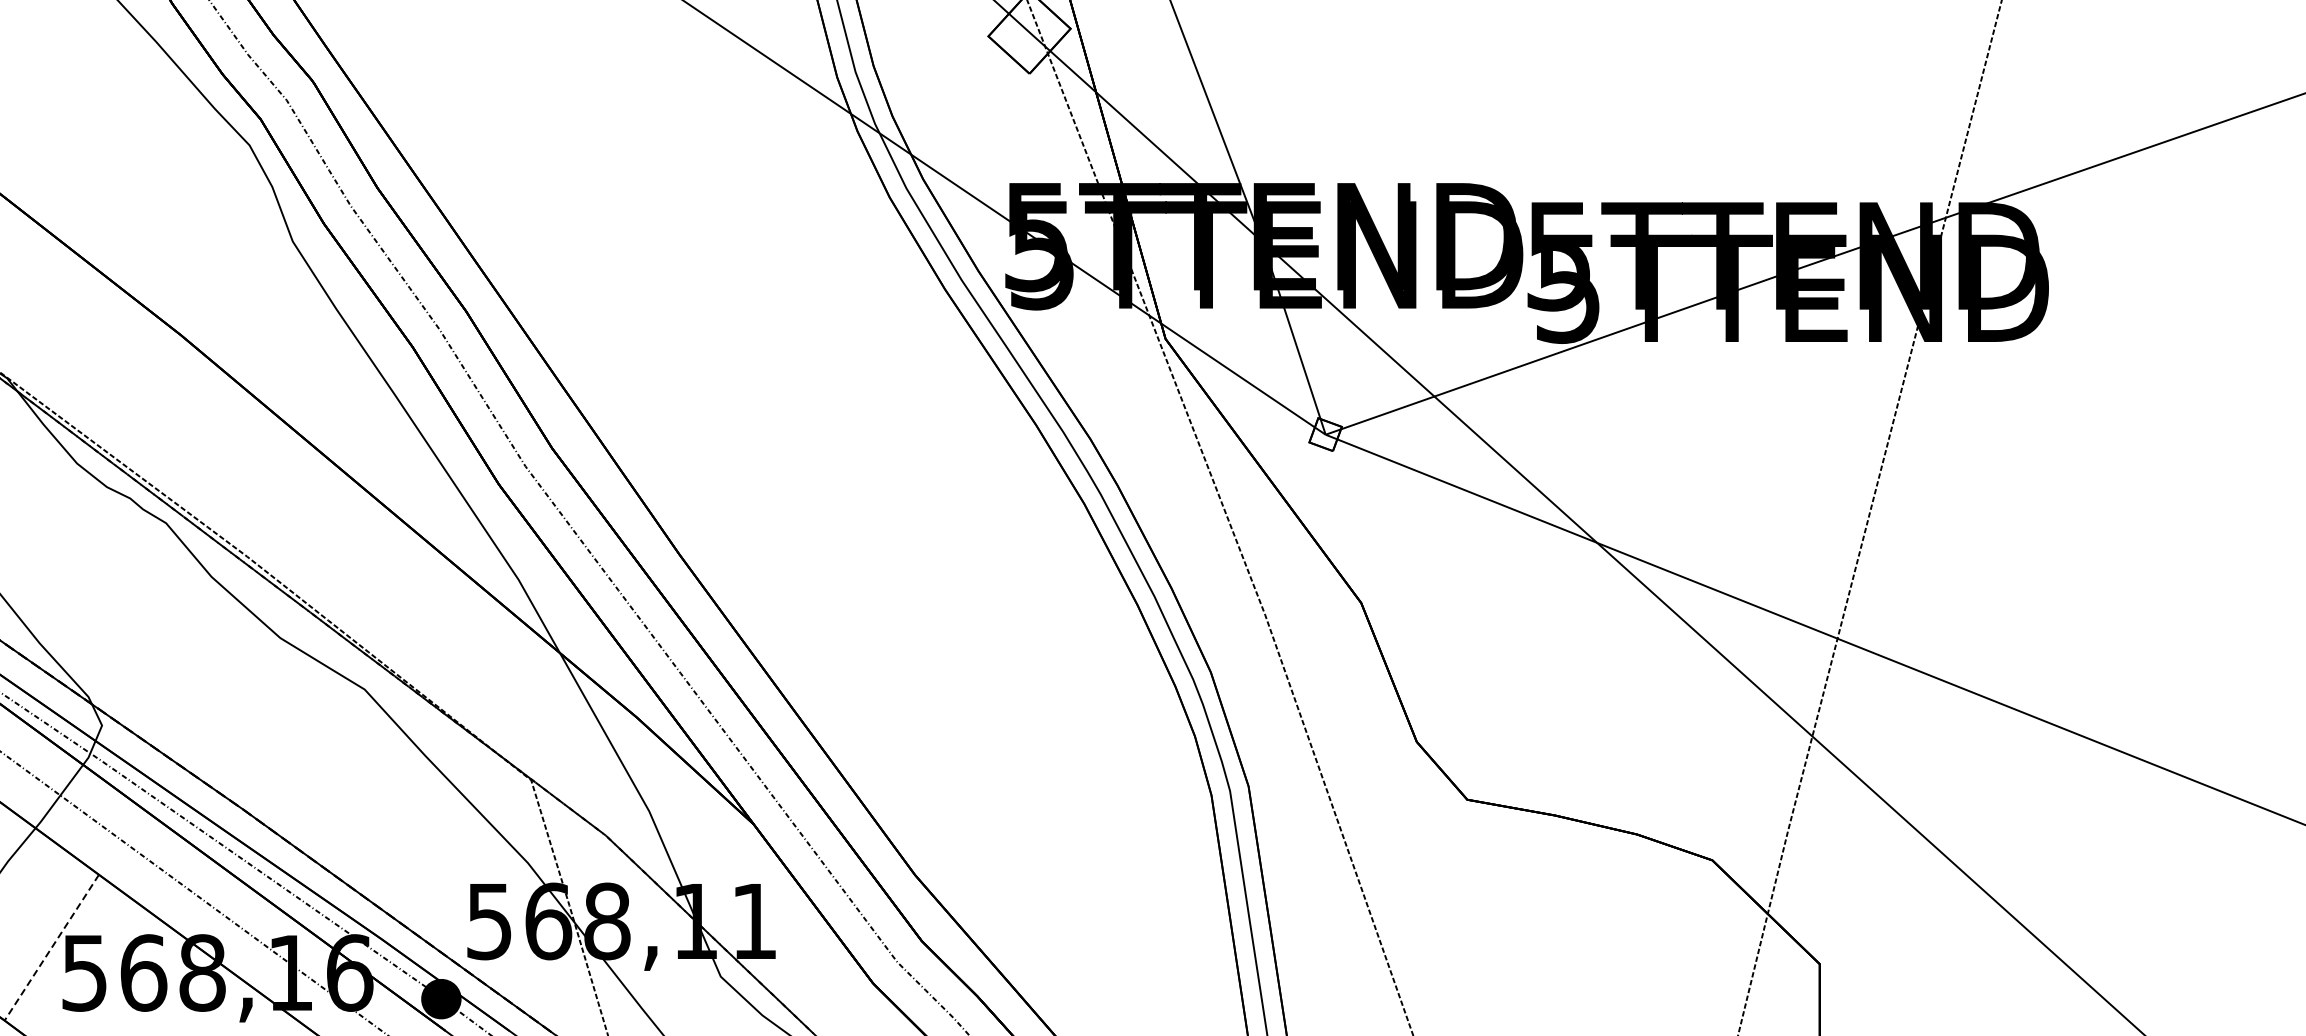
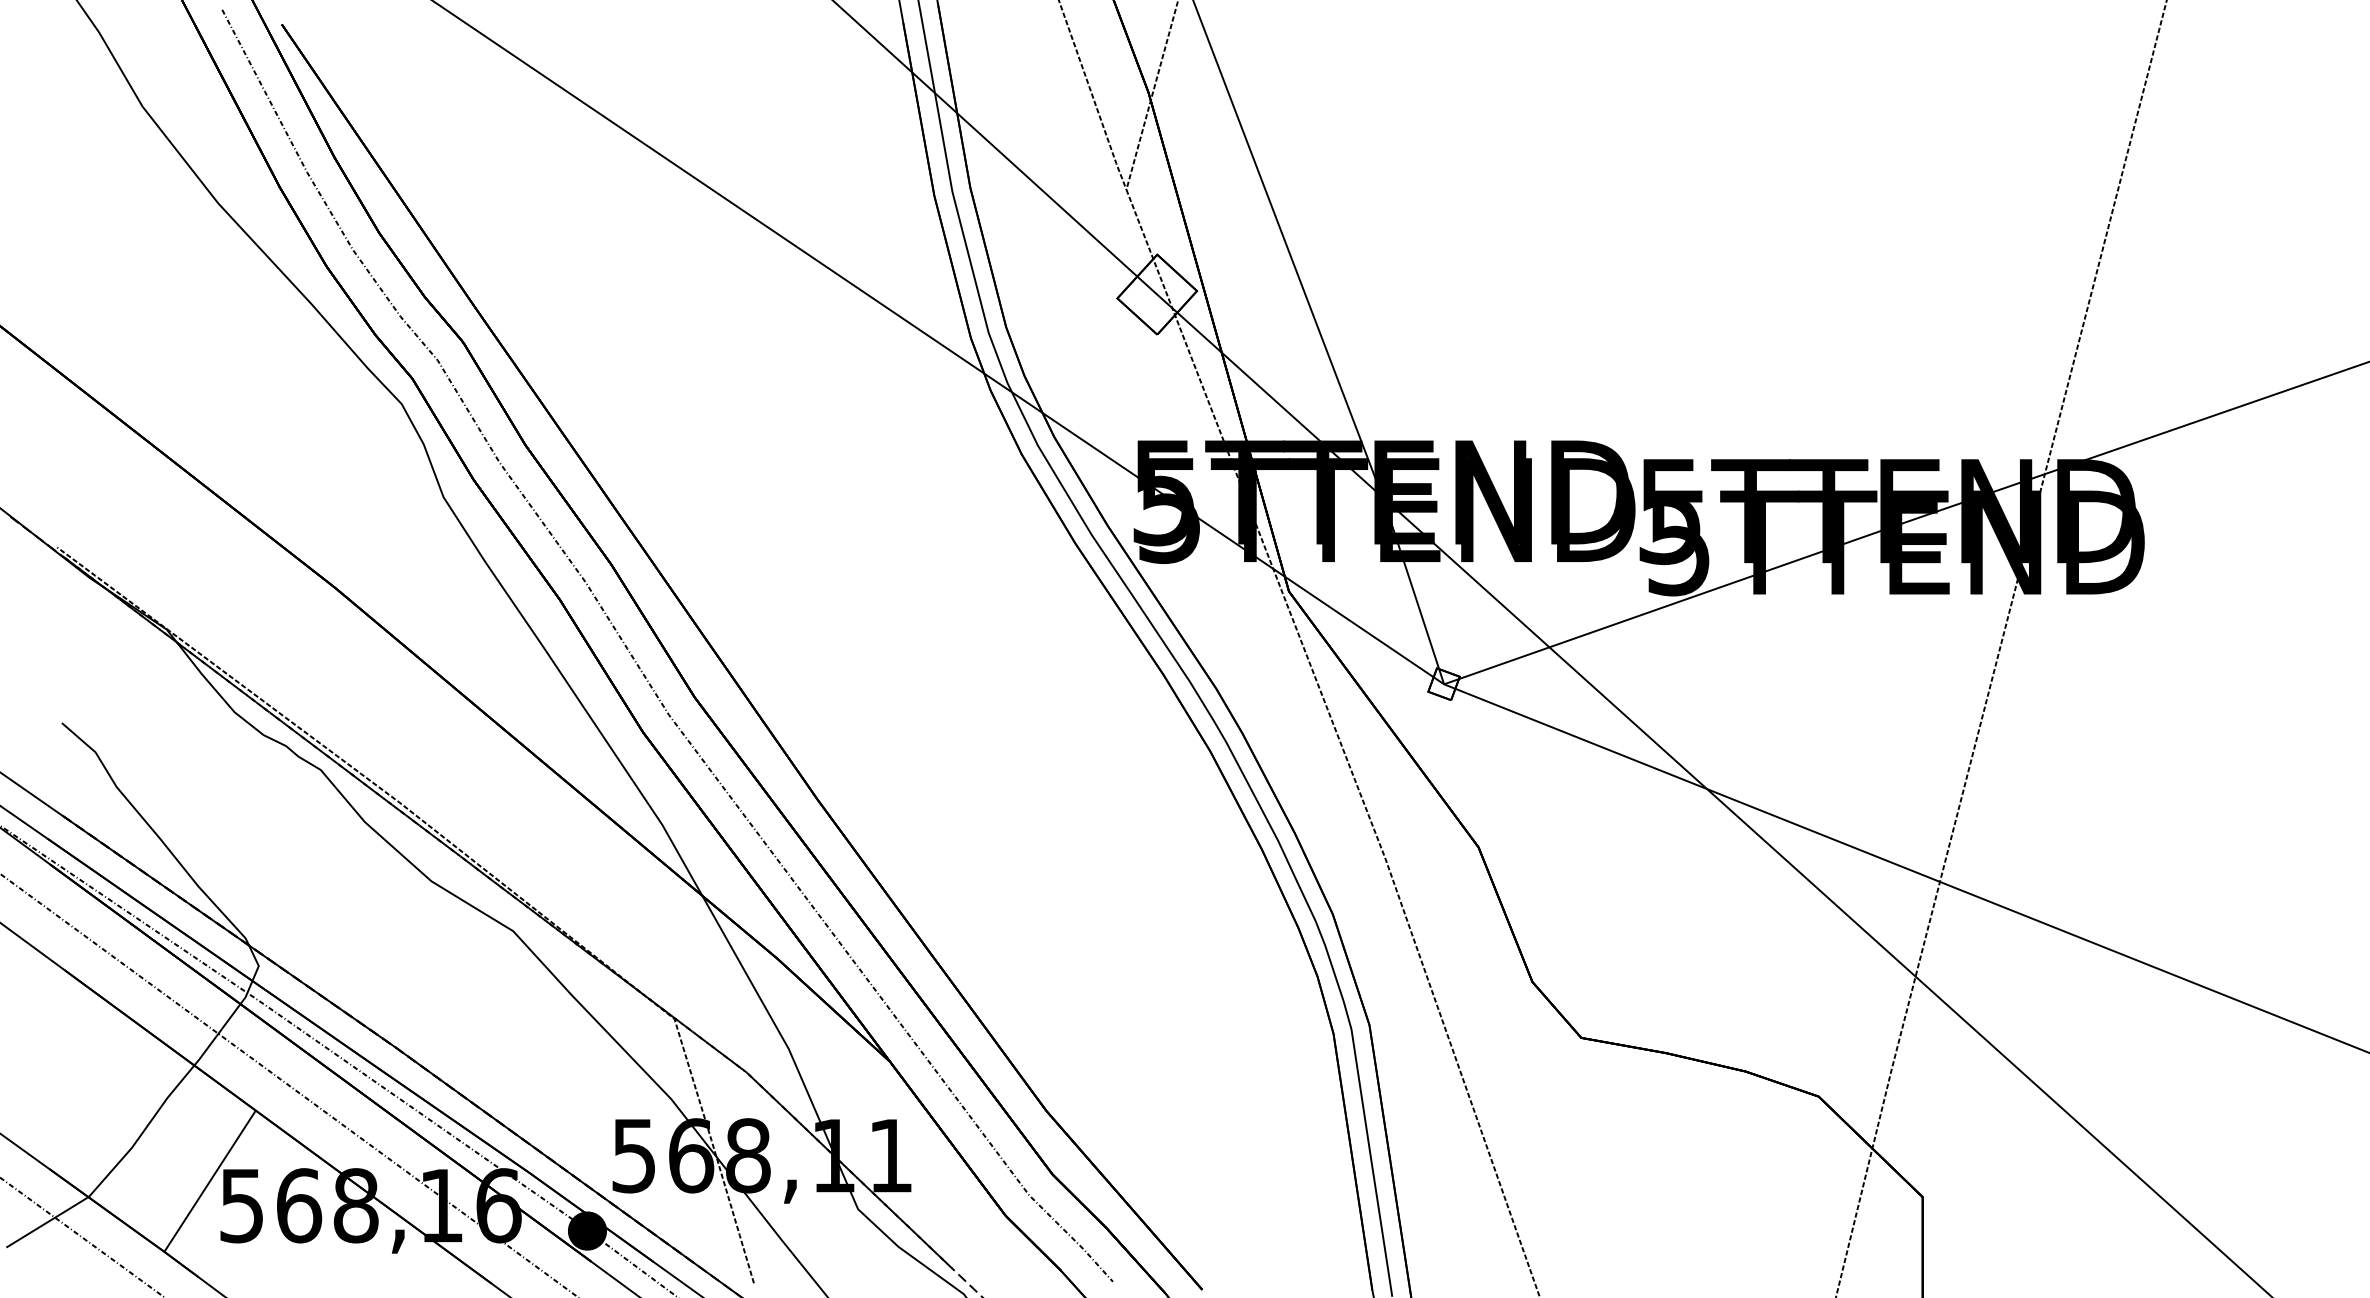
line: (51, 947) -> (209, 1181), dashed -> solid

